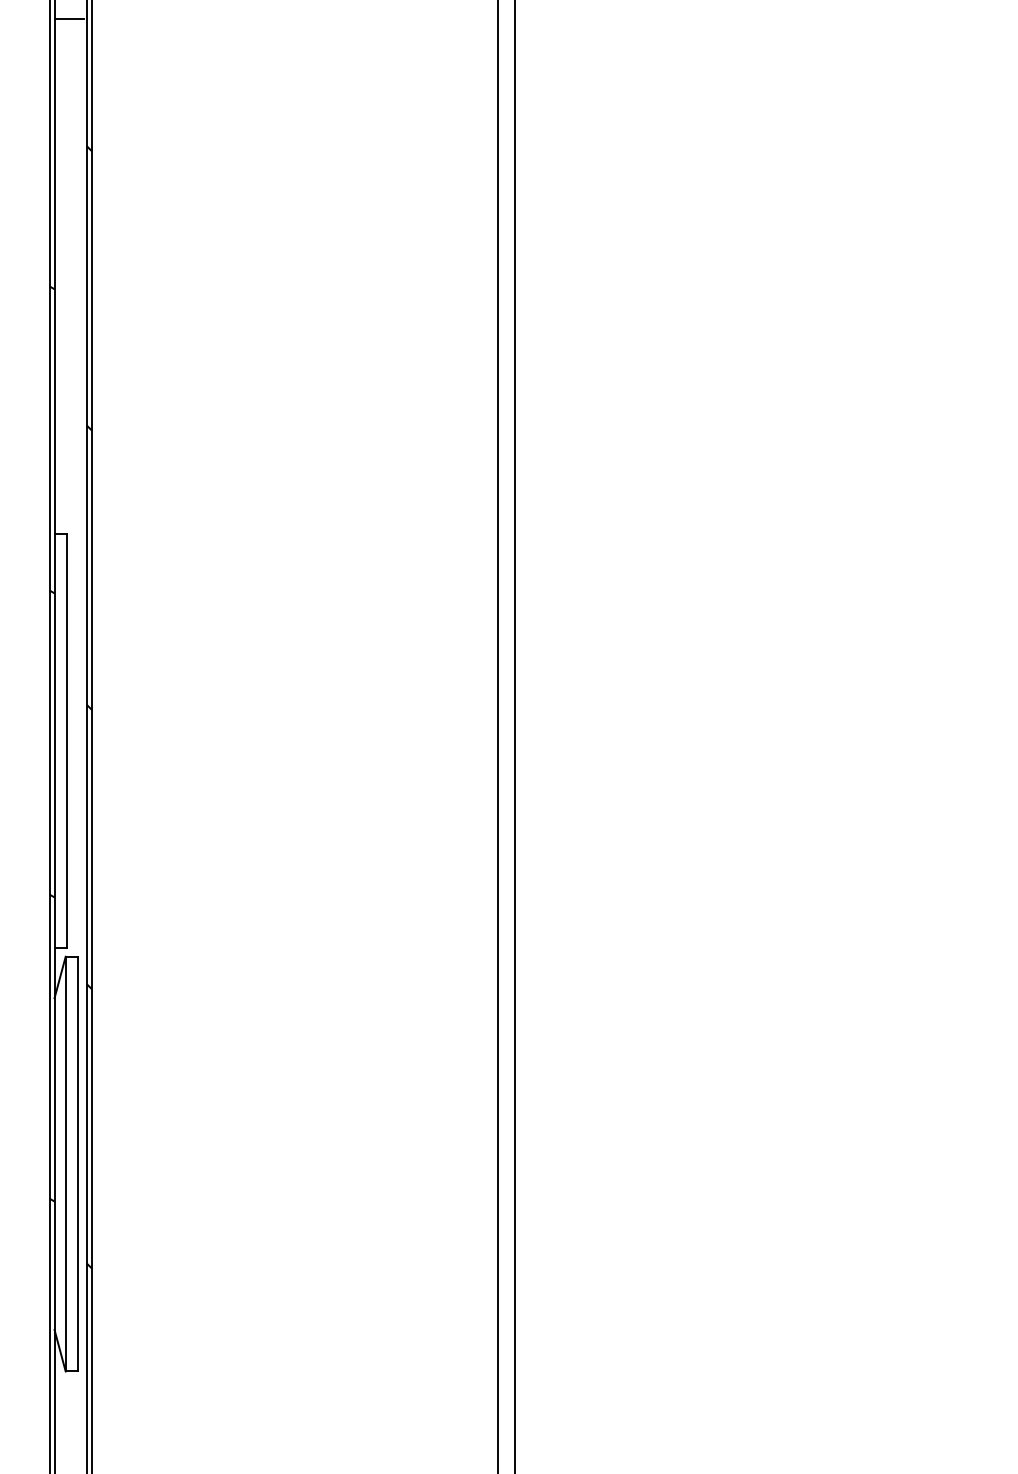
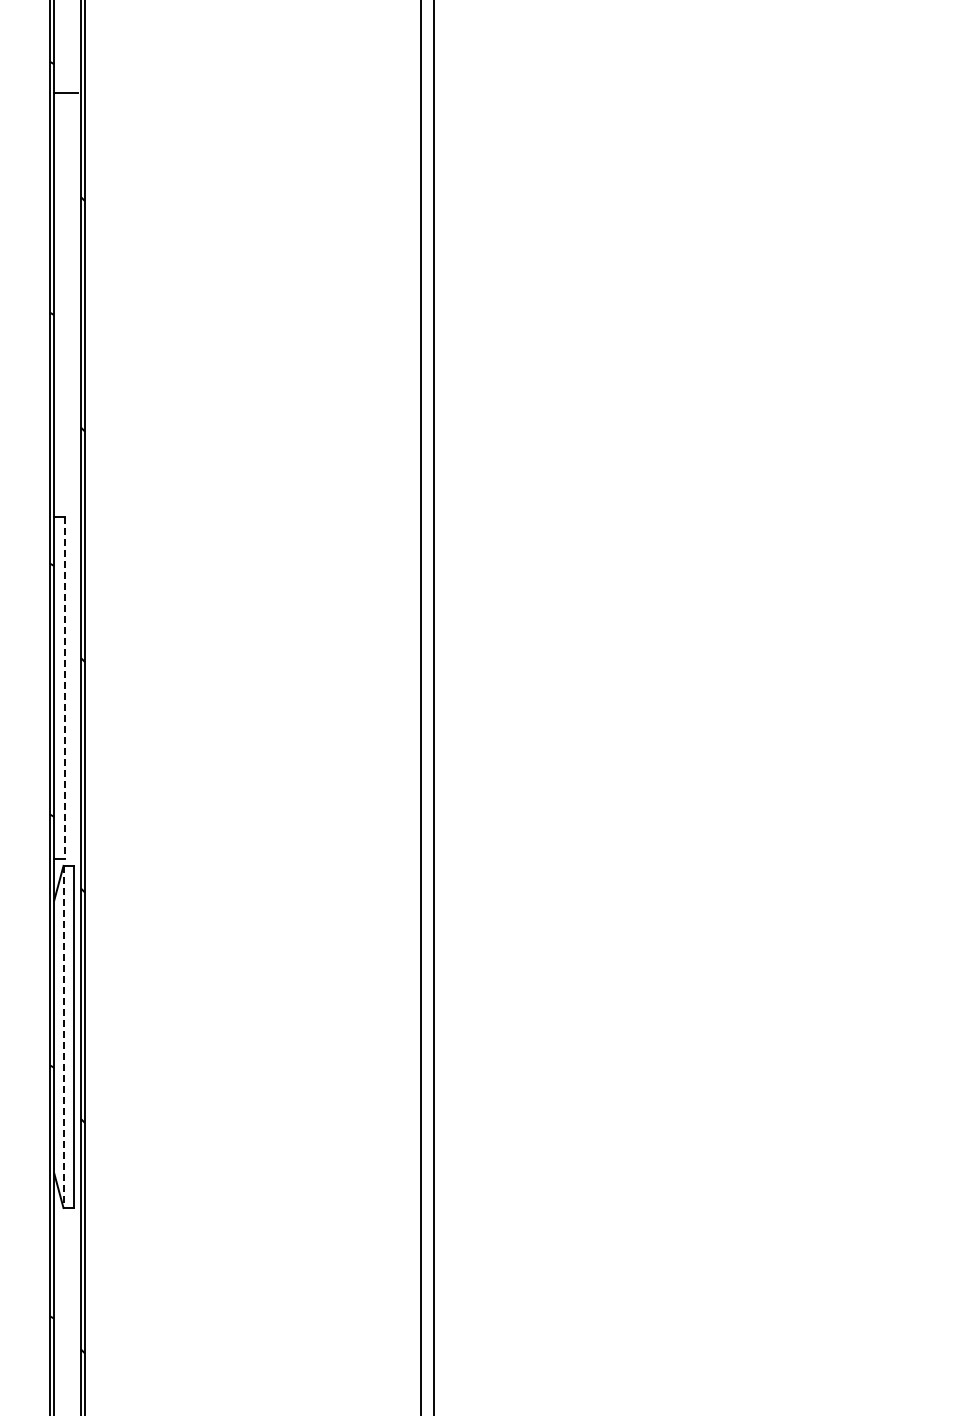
line: (66, 741) -> (64, 688), solid -> dashed
line: (65, 1164) -> (63, 1037), solid -> dashed

